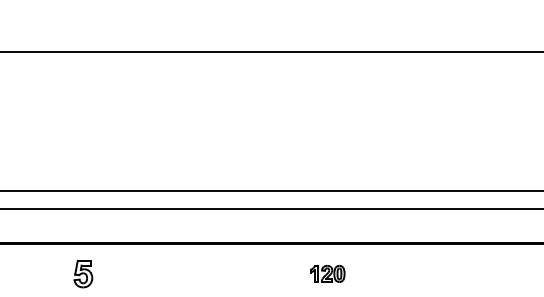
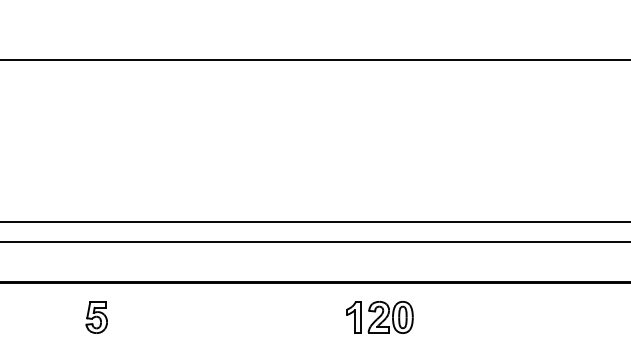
part: (327, 273) -> (379, 317), size x1.67

